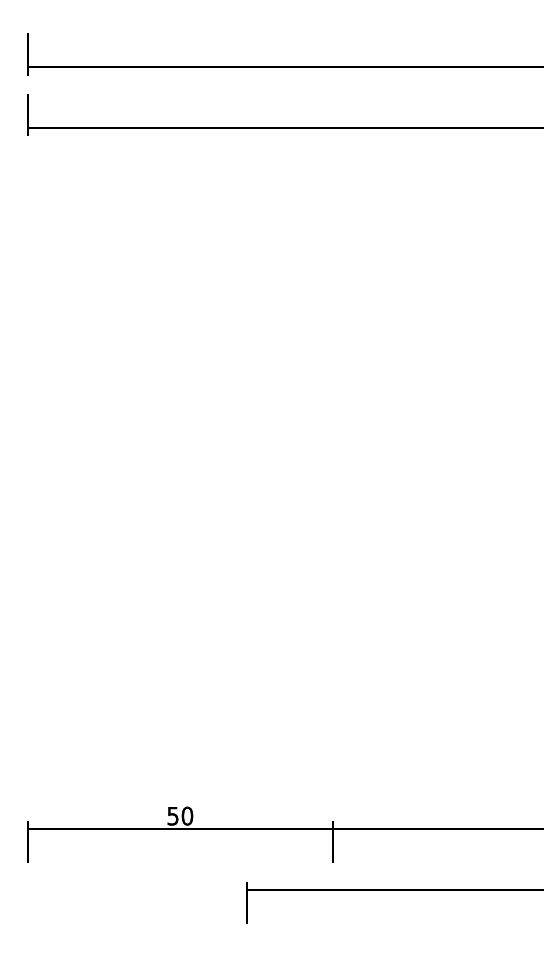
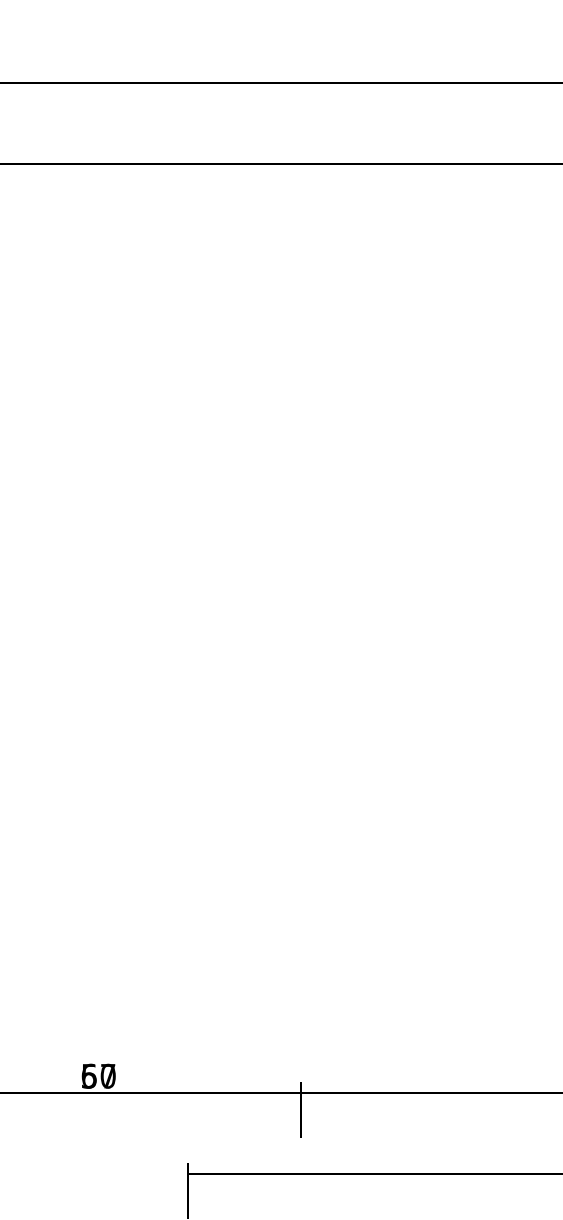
text: (180, 815) -> (99, 1075), 50 -> 67

